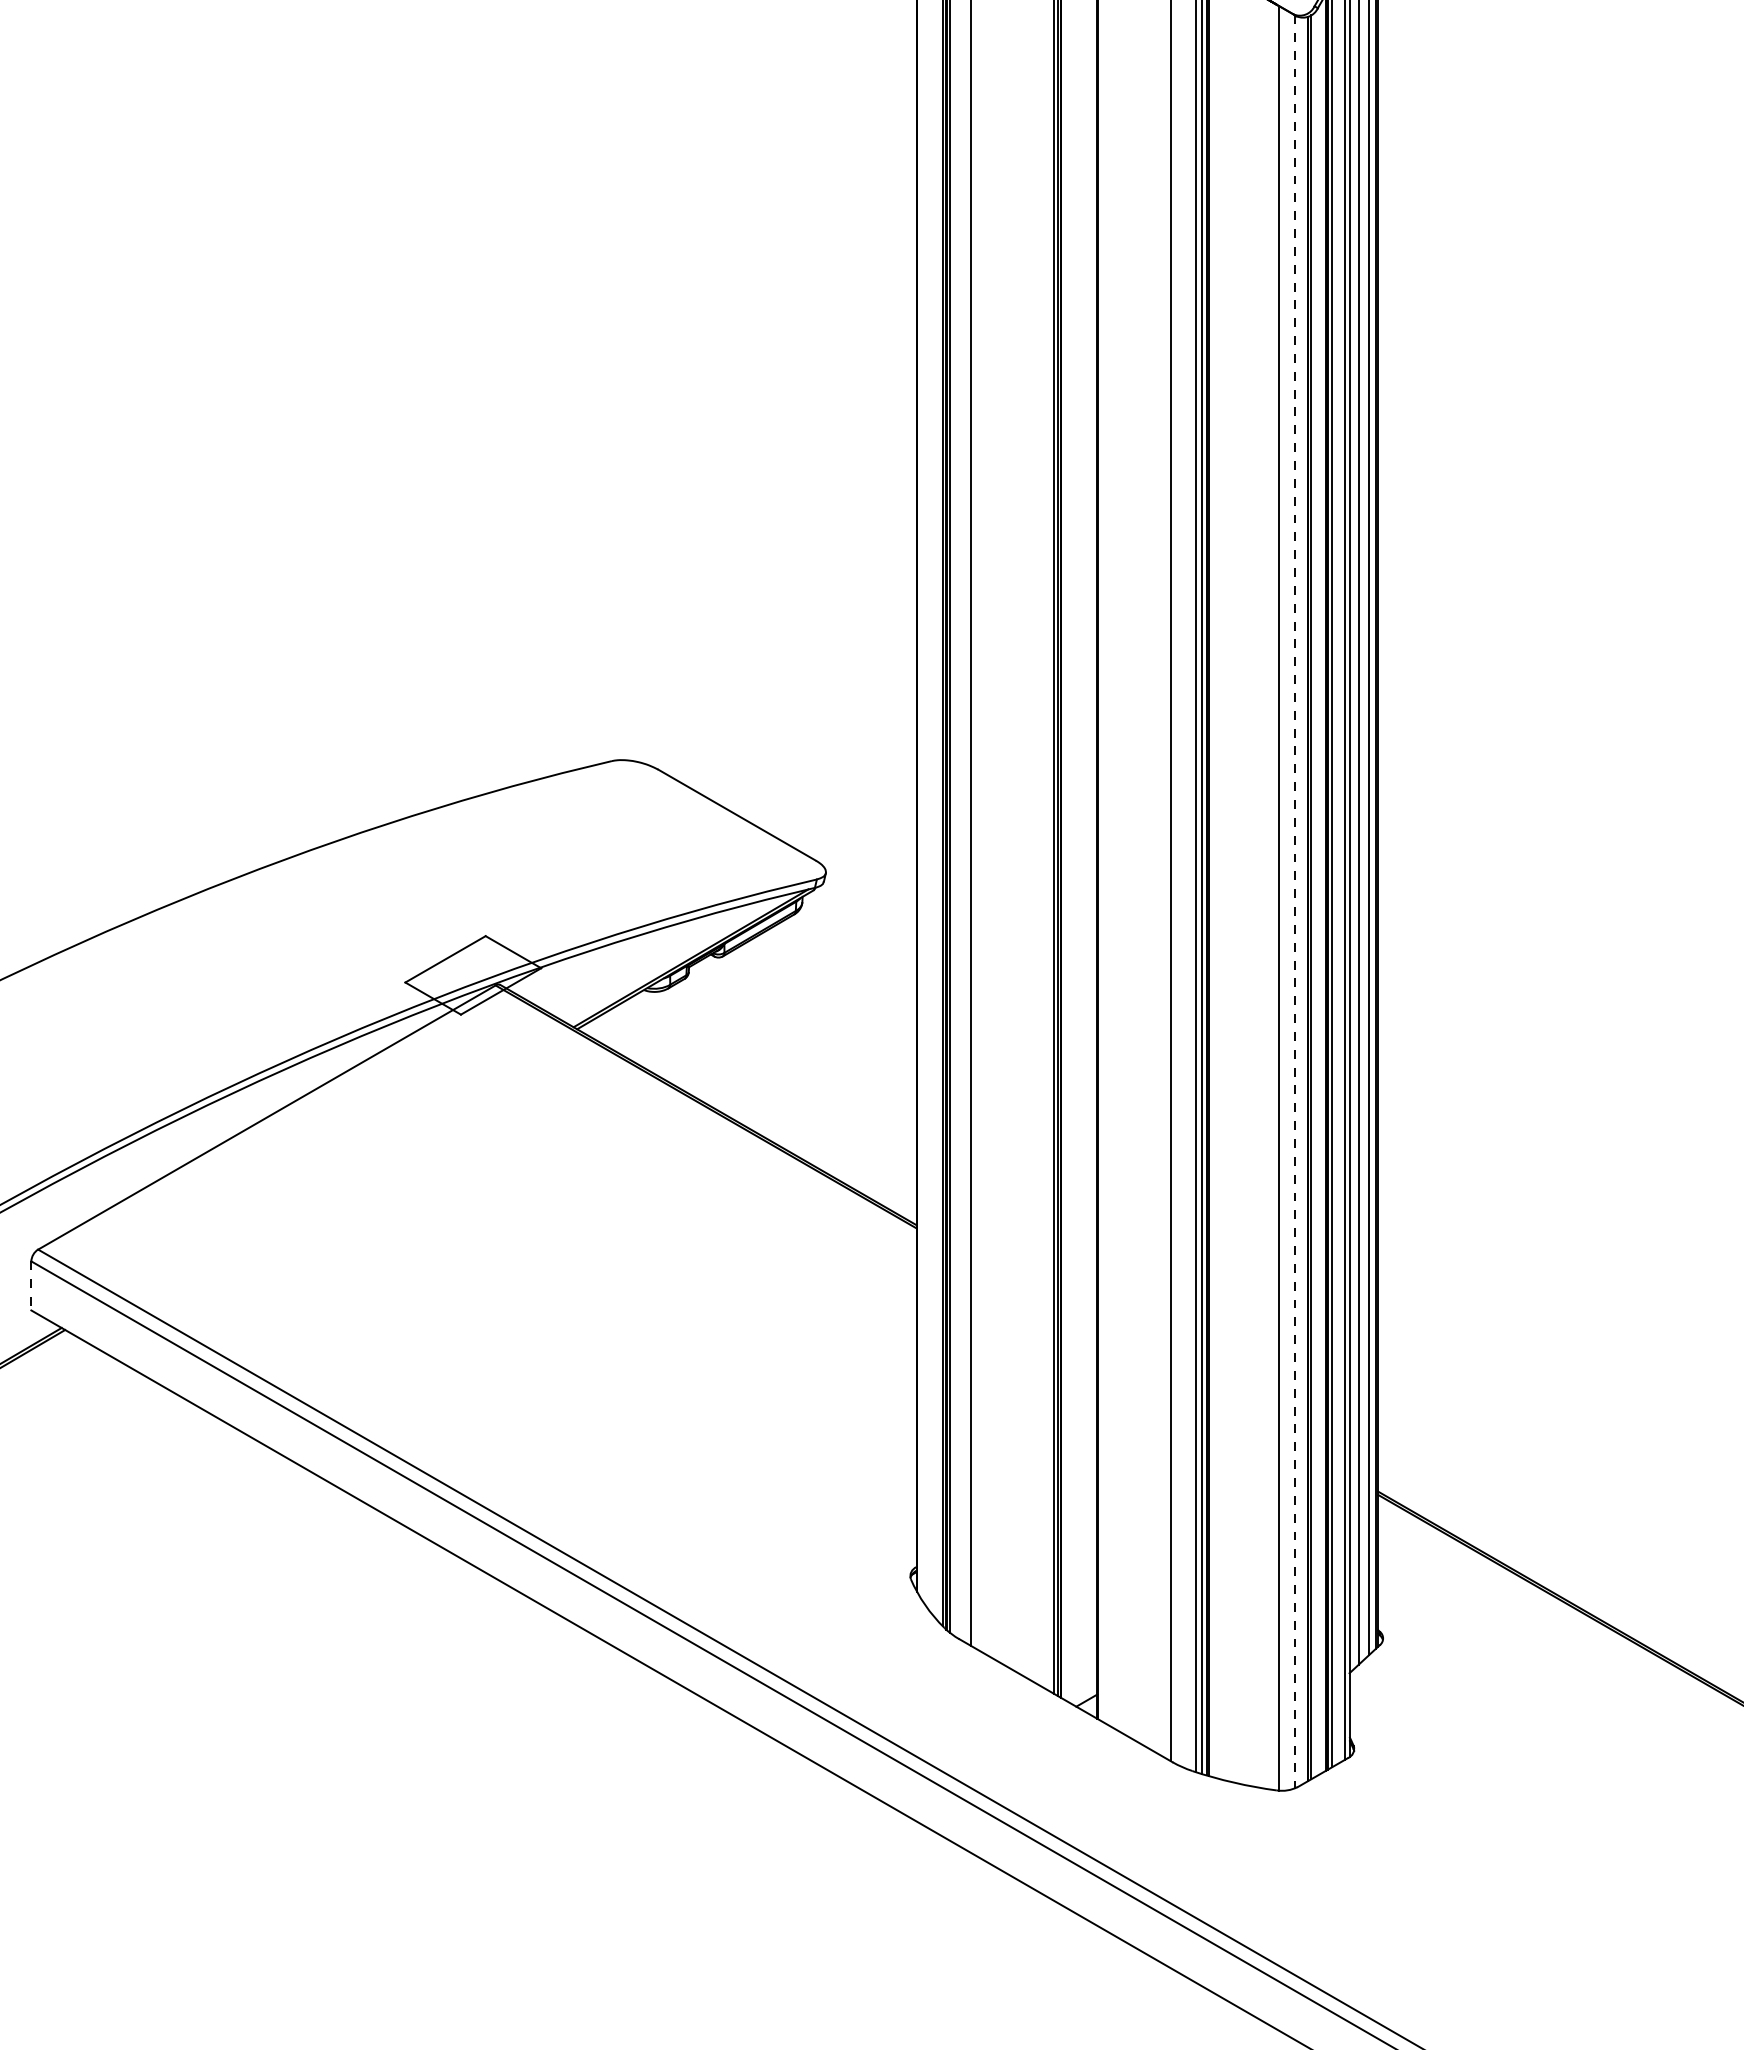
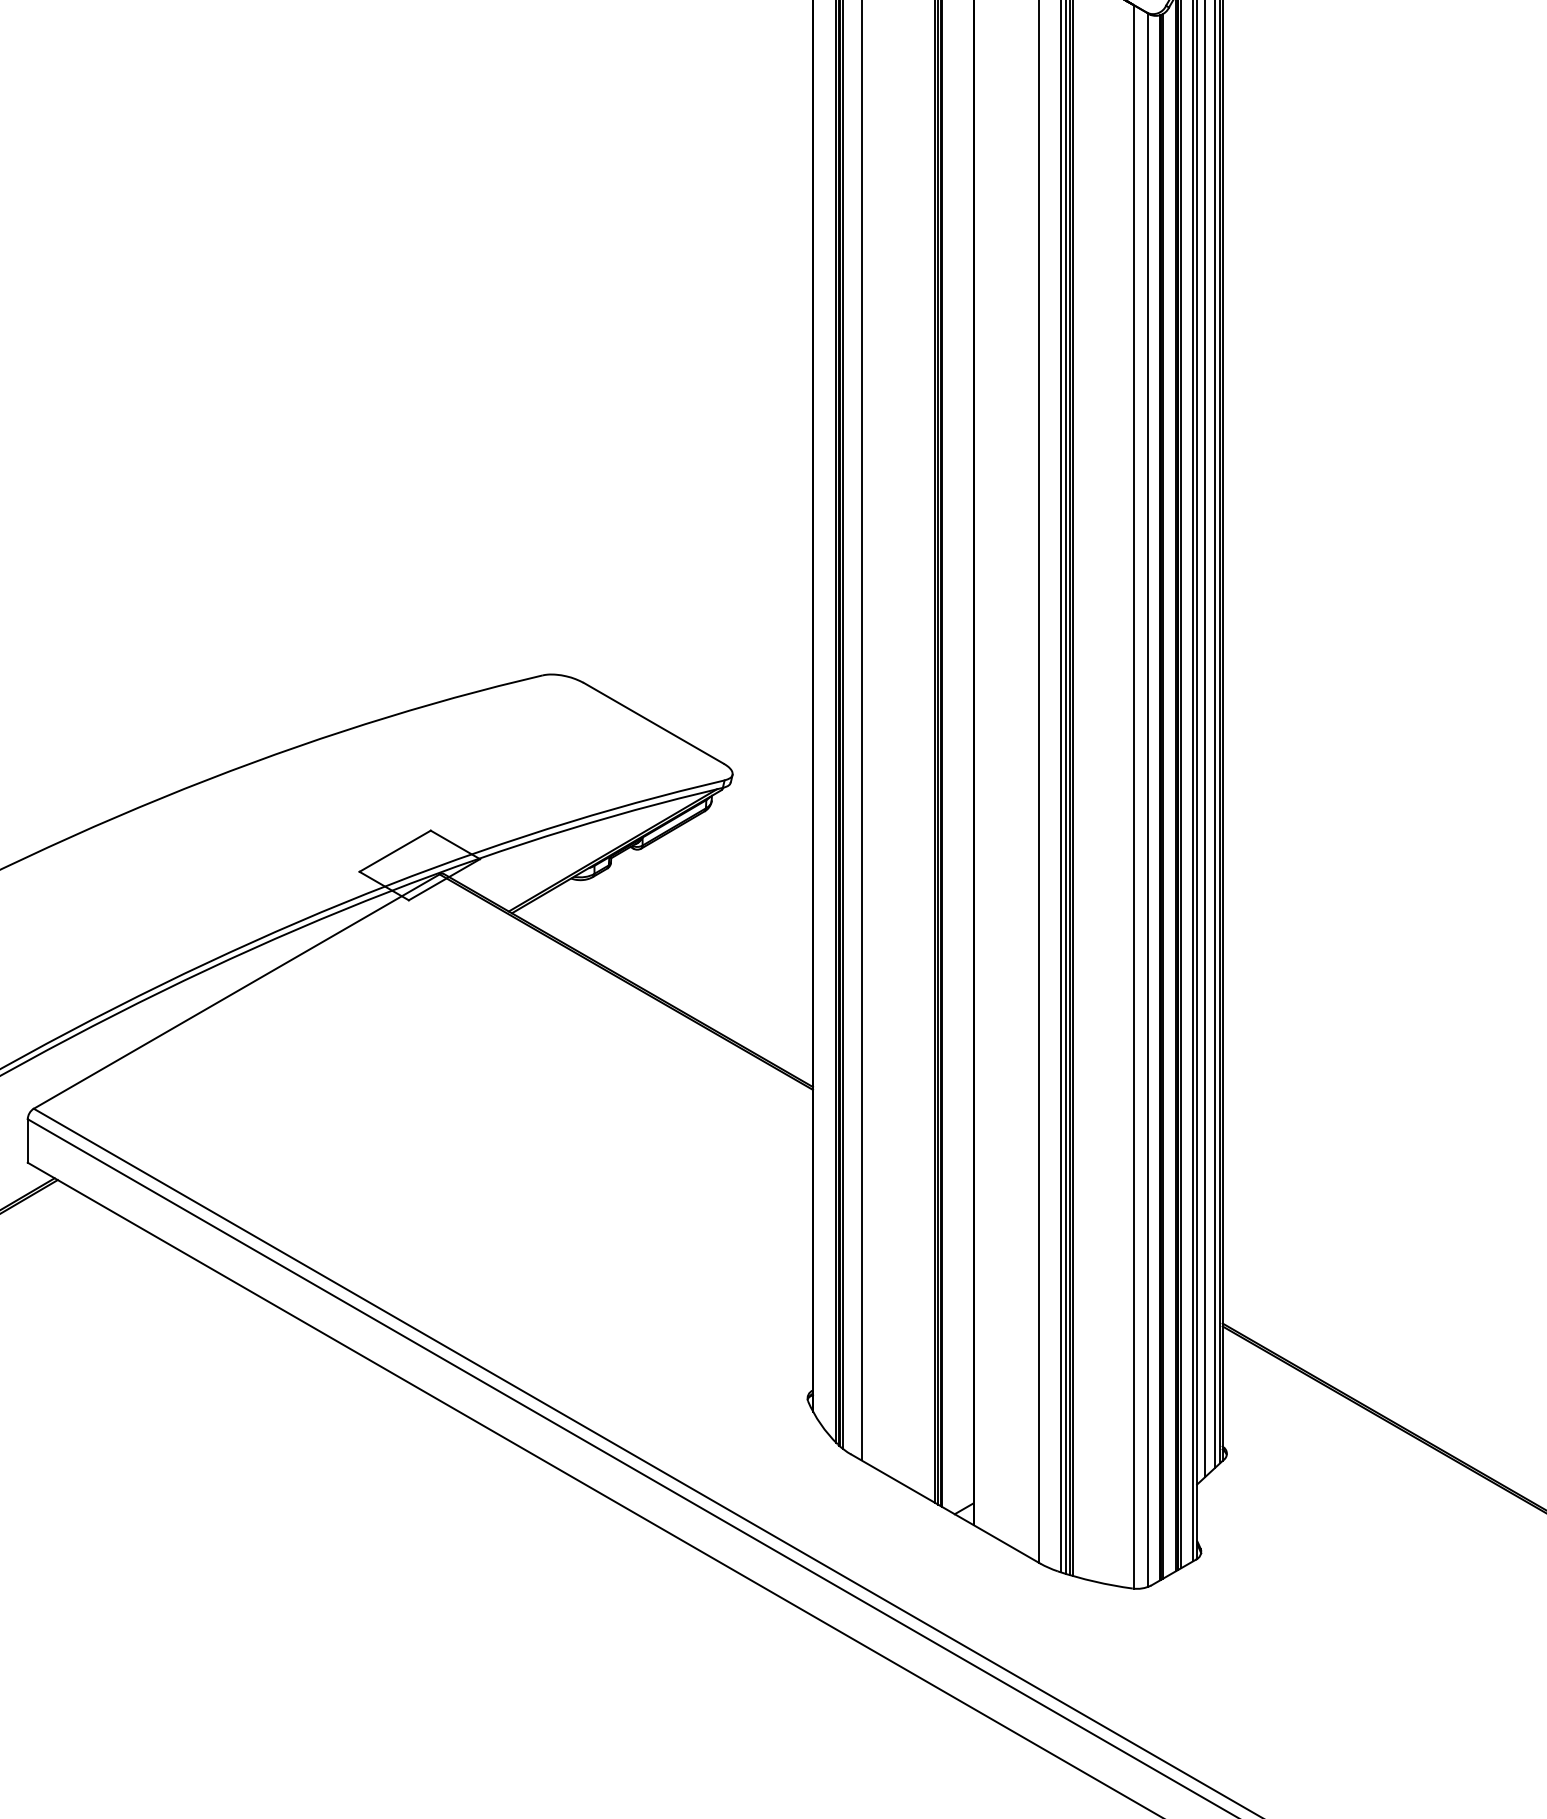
line: (1294, 901) -> (1148, 799), dashed -> solid
line: (31, 1285) -> (27, 1140), dashed -> solid

